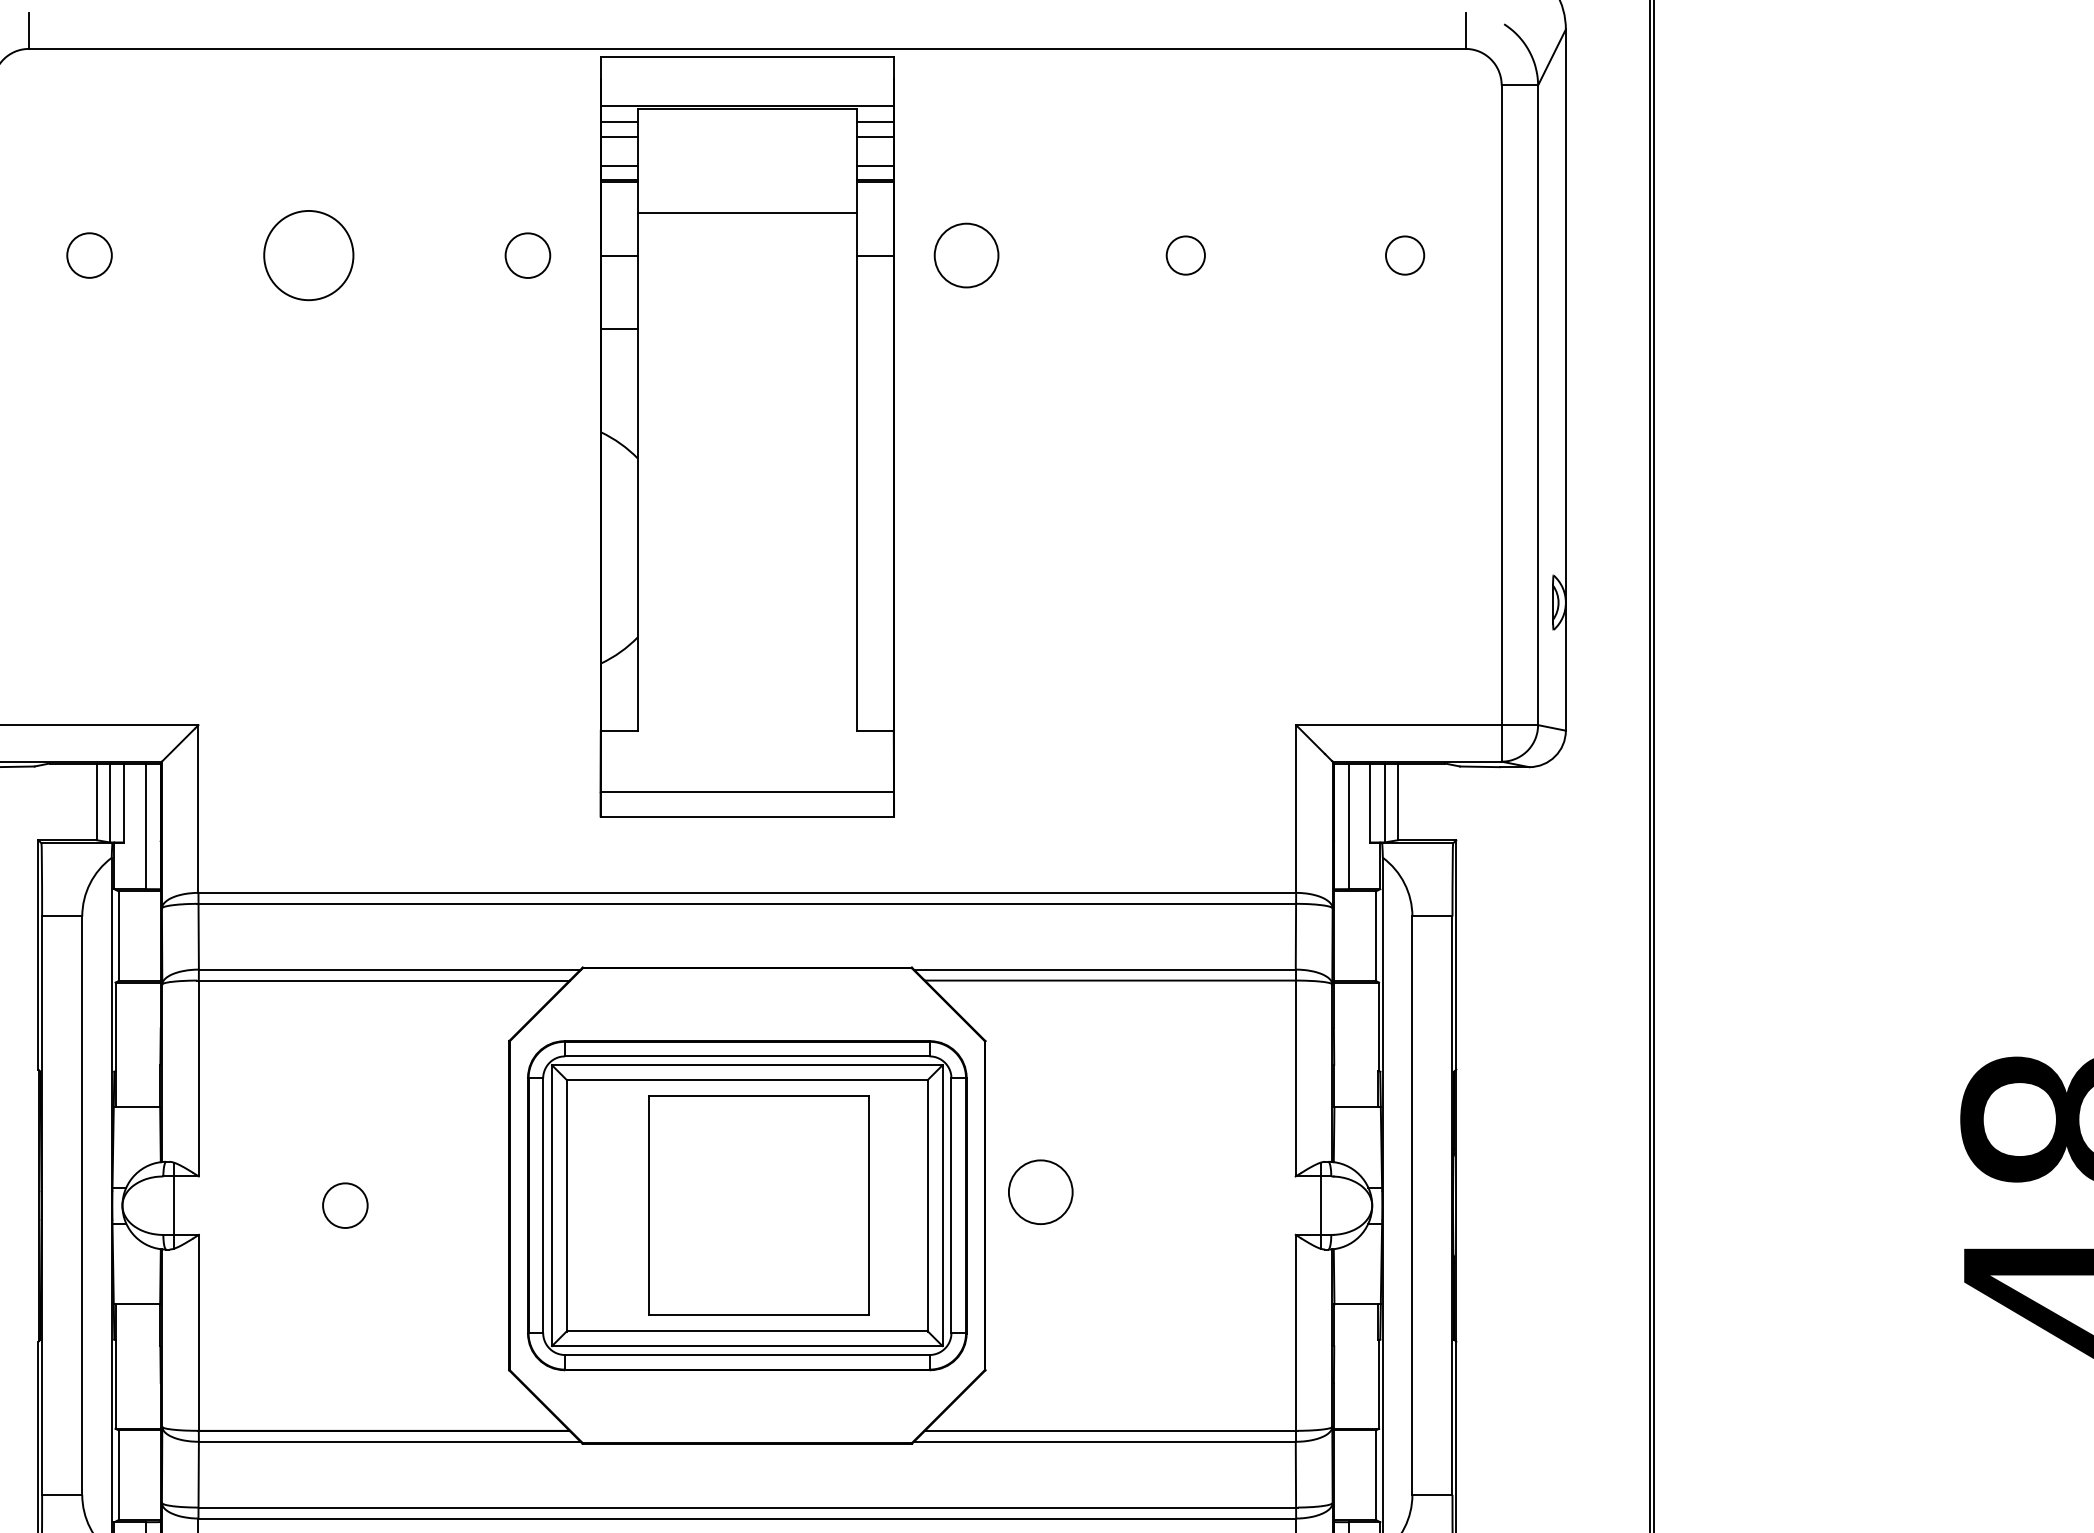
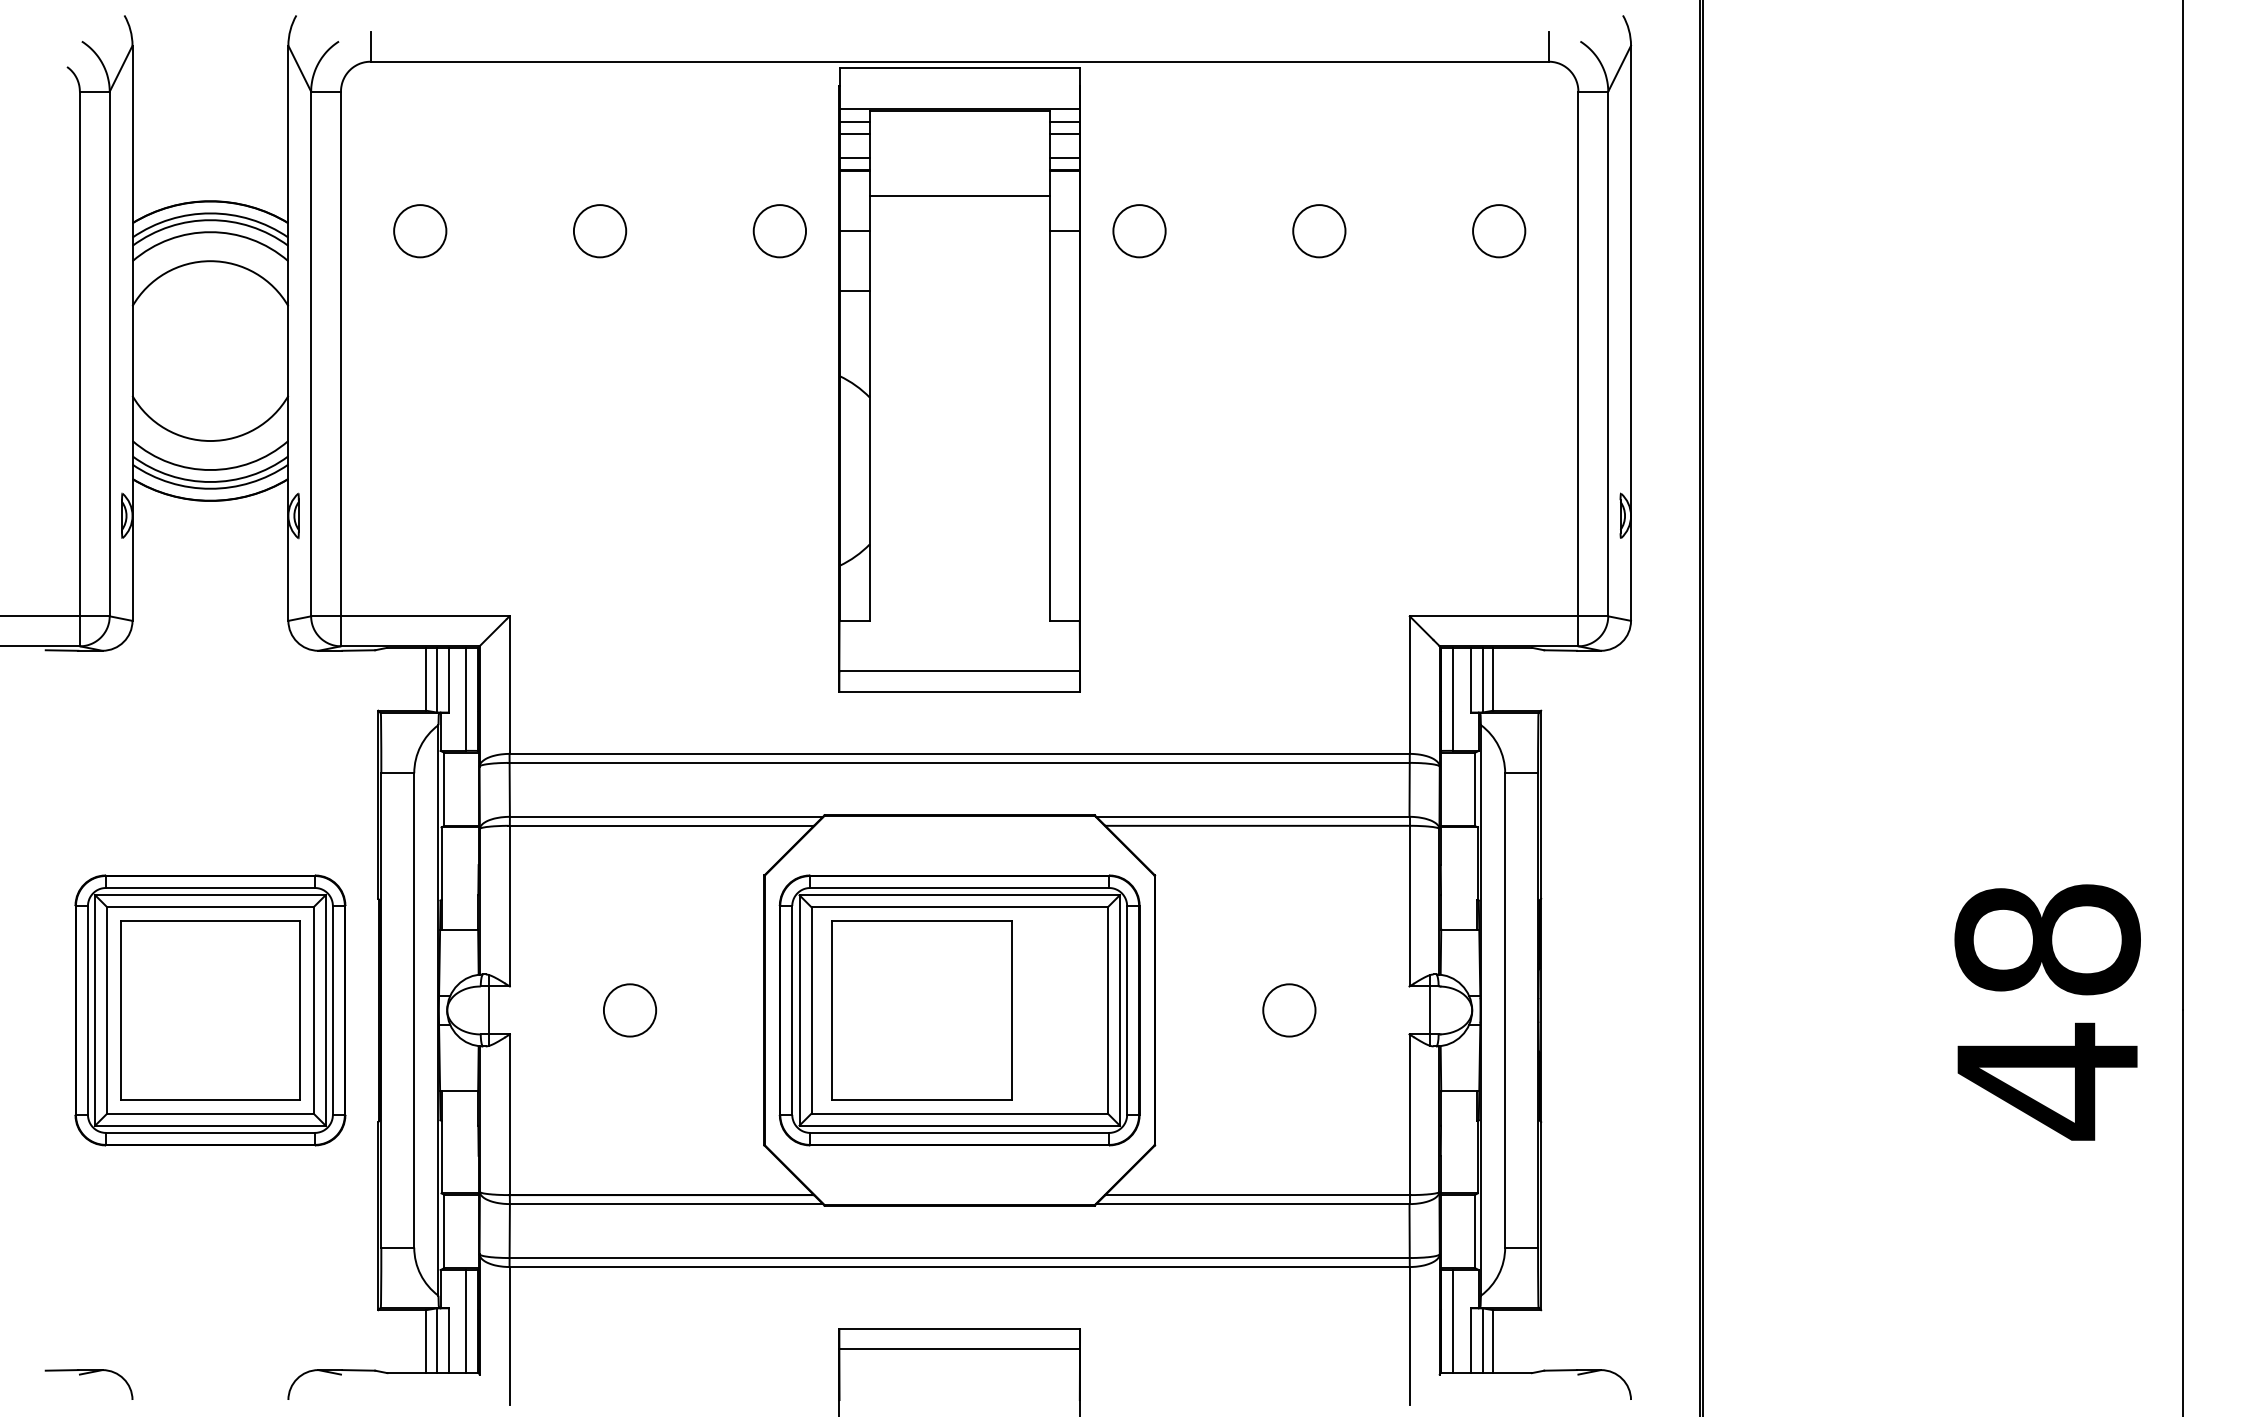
circle: (89, 255) -> (420, 231), size x1.43
circle: (308, 255) -> (599, 231), size x0.71
circle: (527, 255) -> (779, 231), size x1.43
circle: (1186, 255) -> (1319, 231), size x1.67
circle: (1405, 255) -> (1499, 231), size x1.67
circle: (1040, 1192) -> (1289, 1010), moved
circle: (344, 1205) -> (629, 1010), size x1.43
part: (758, 1205) -> (921, 1010), moved

